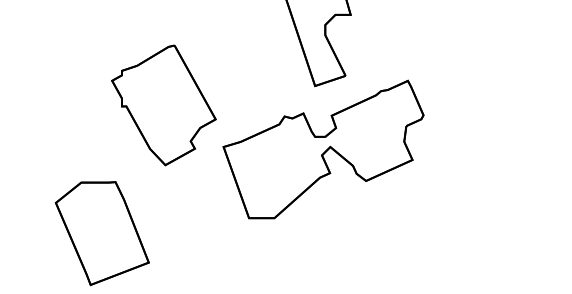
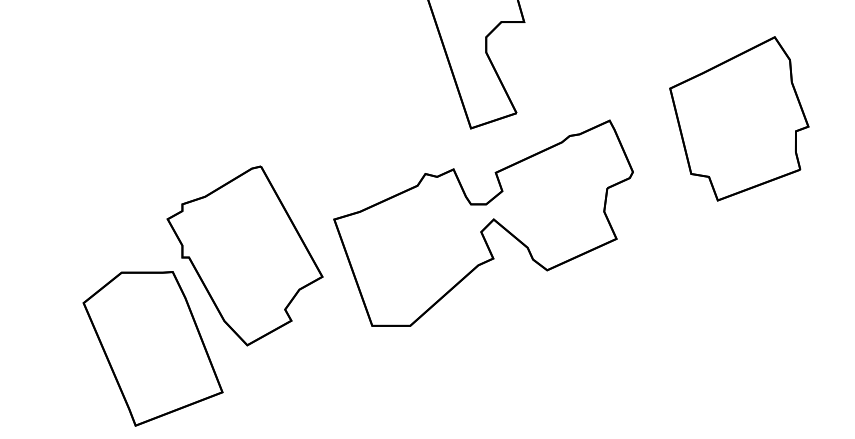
part: (494, 79) -> (739, 118), added
part: (163, 105) -> (244, 256), moved

